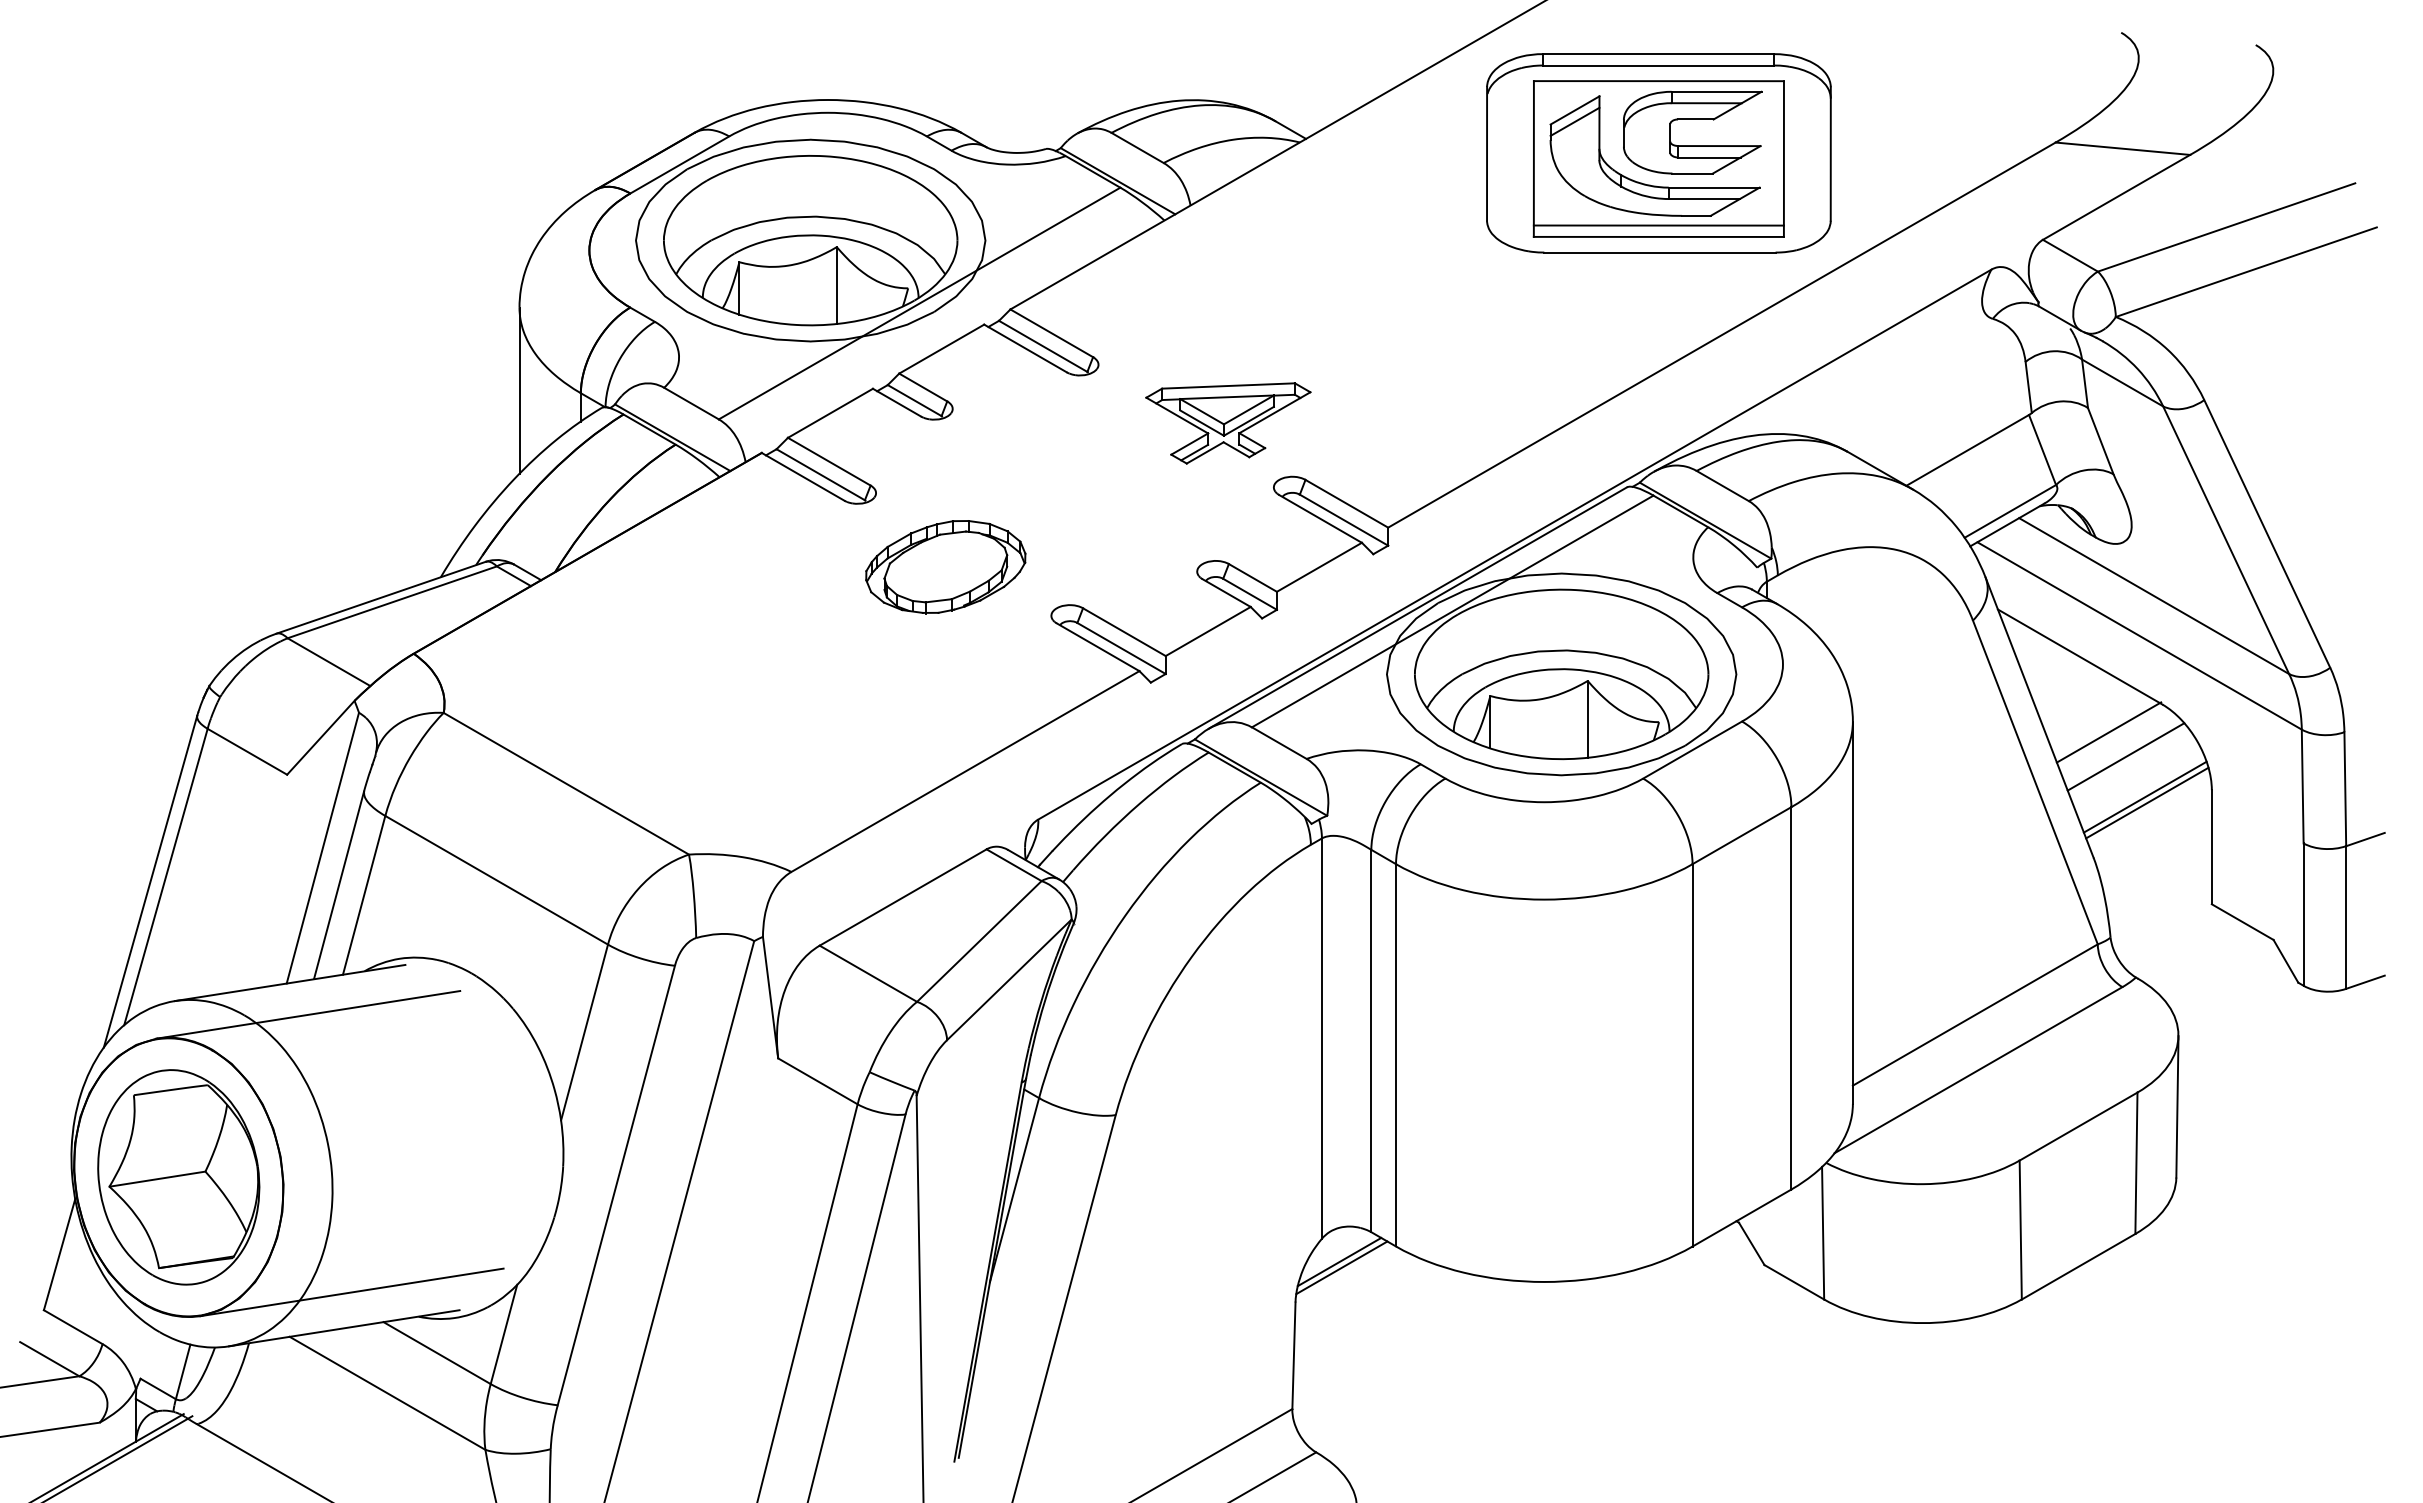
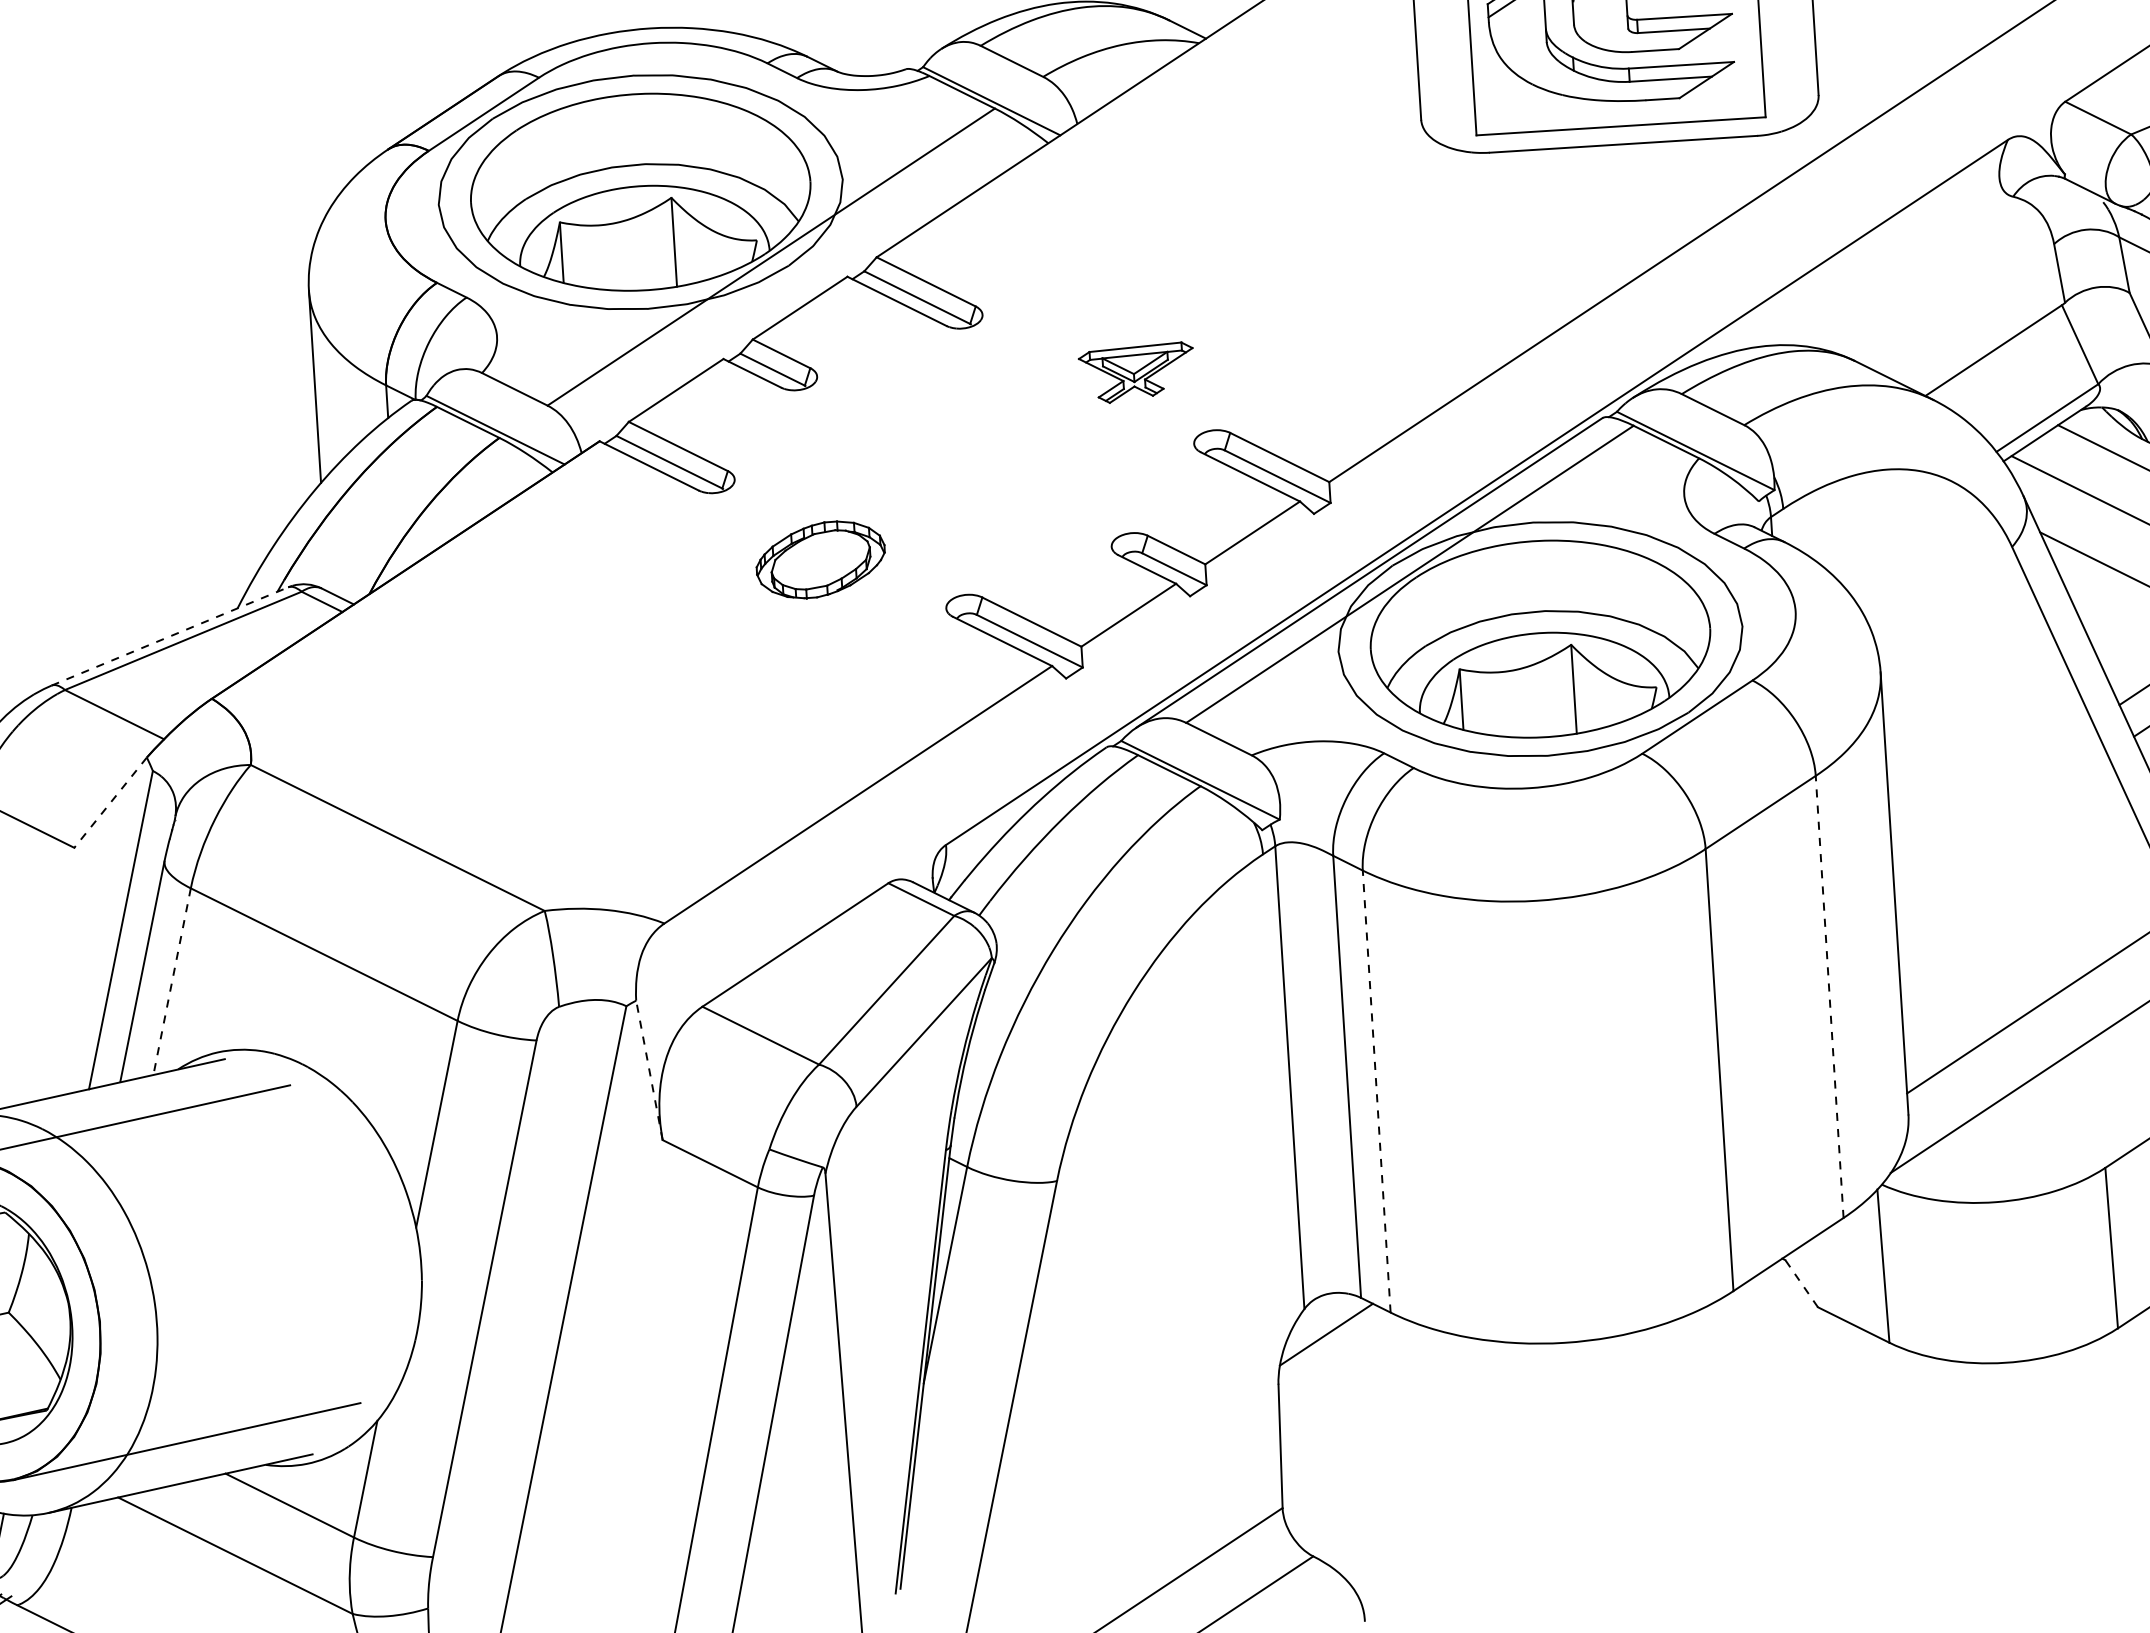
line: (1658, 225) -> (1619, 113), removed
part: (1228, 423) -> (1137, 373), size x0.6
part: (945, 567) -> (820, 560), size x0.7
line: (380, 597) -> (169, 636), solid -> dashed
line: (320, 737) -> (110, 802), solid -> dashed
line: (364, 895) -> (172, 981), solid -> dashed
line: (770, 997) -> (649, 1070), solid -> dashed
line: (1791, 997) -> (1829, 995), solid -> dashed
line: (1396, 1054) -> (1377, 1090), solid -> dashed
line: (1751, 1243) -> (1801, 1283), solid -> dashed
line: (1341, 1267) -> (1329, 1340), removed

